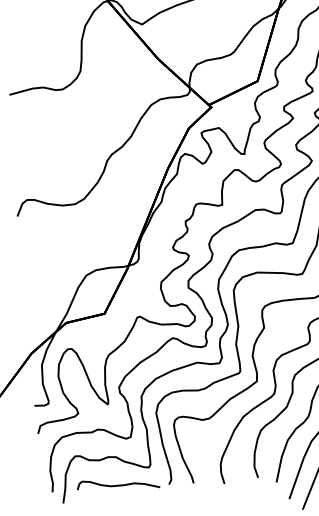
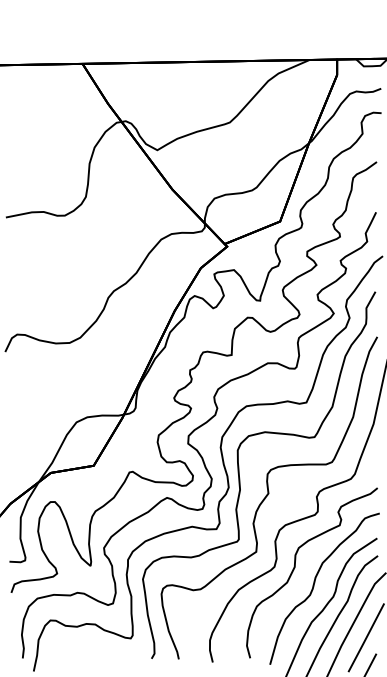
curve: (118, 485) -> (95, 655), removed

